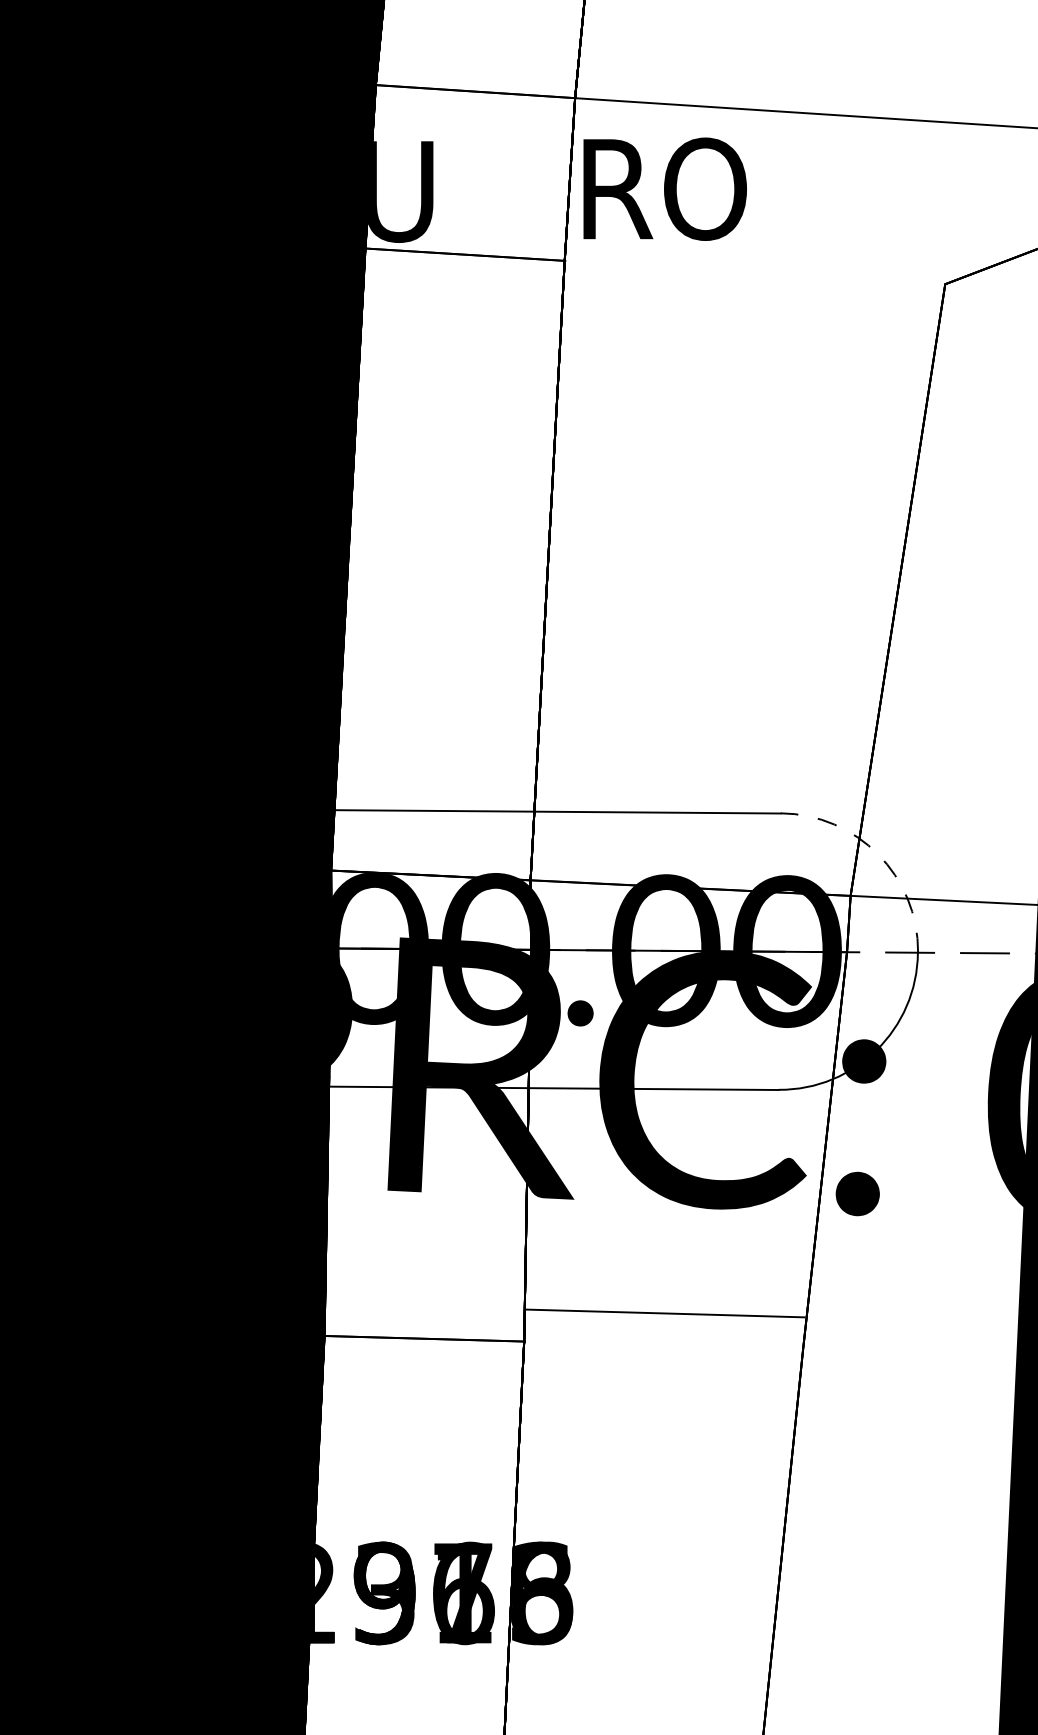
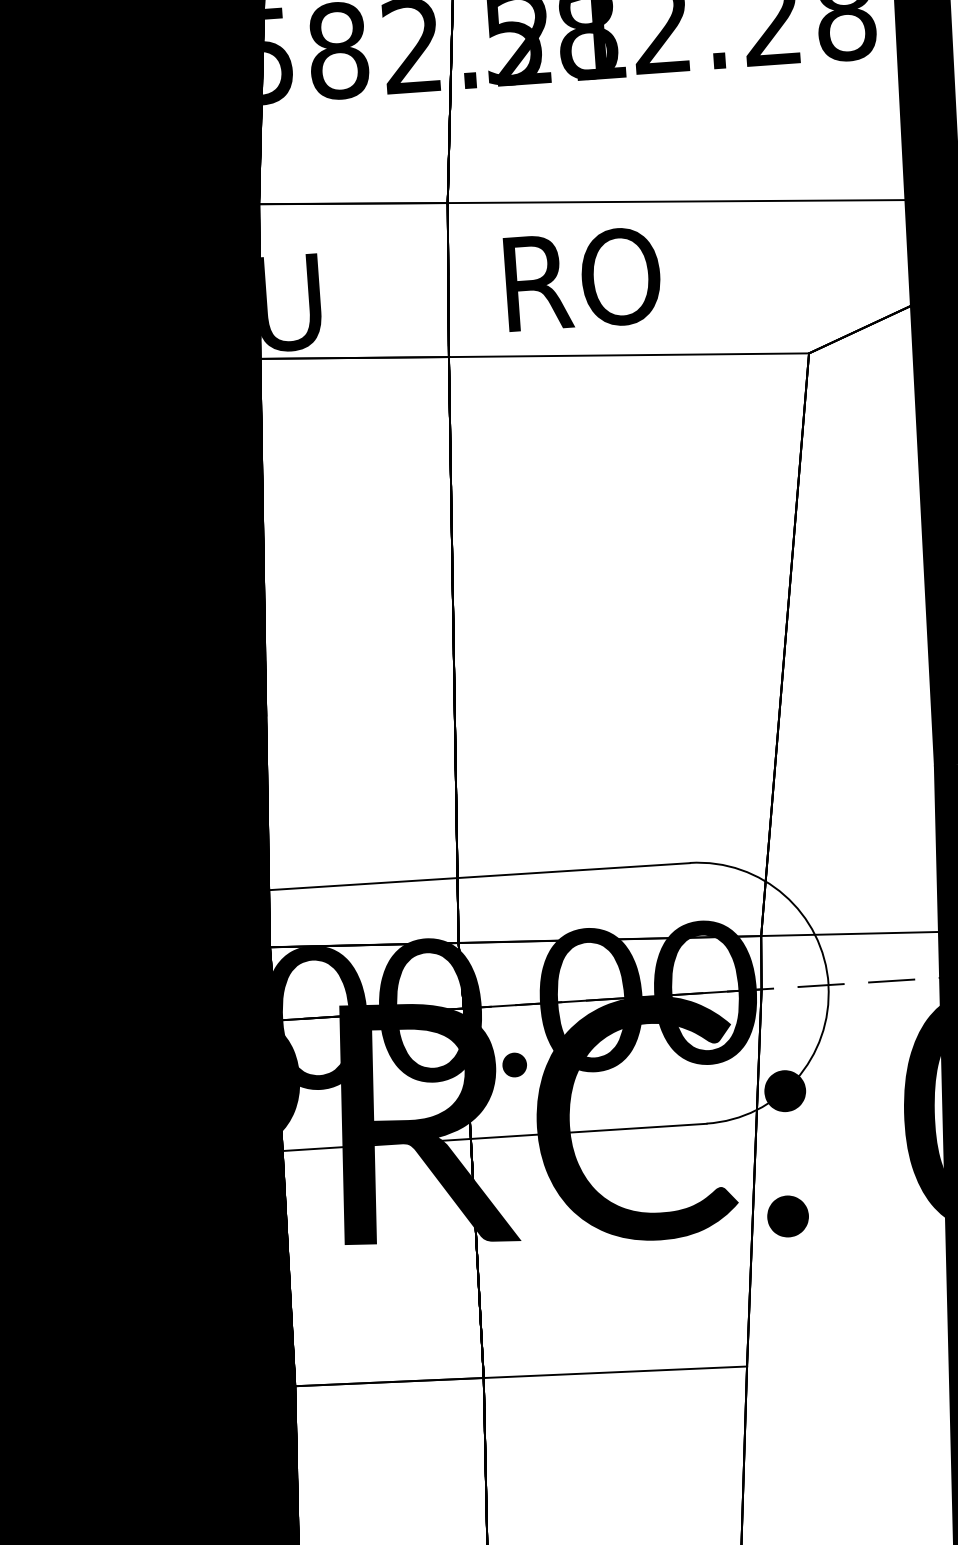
text: (664, 188) -> (582, 278), moved
line: (754, 272) -> (628, 355), added
arc: (878, 854) -> (784, 895), dashed -> solid
line: (664, 1313) -> (615, 1372), moved

